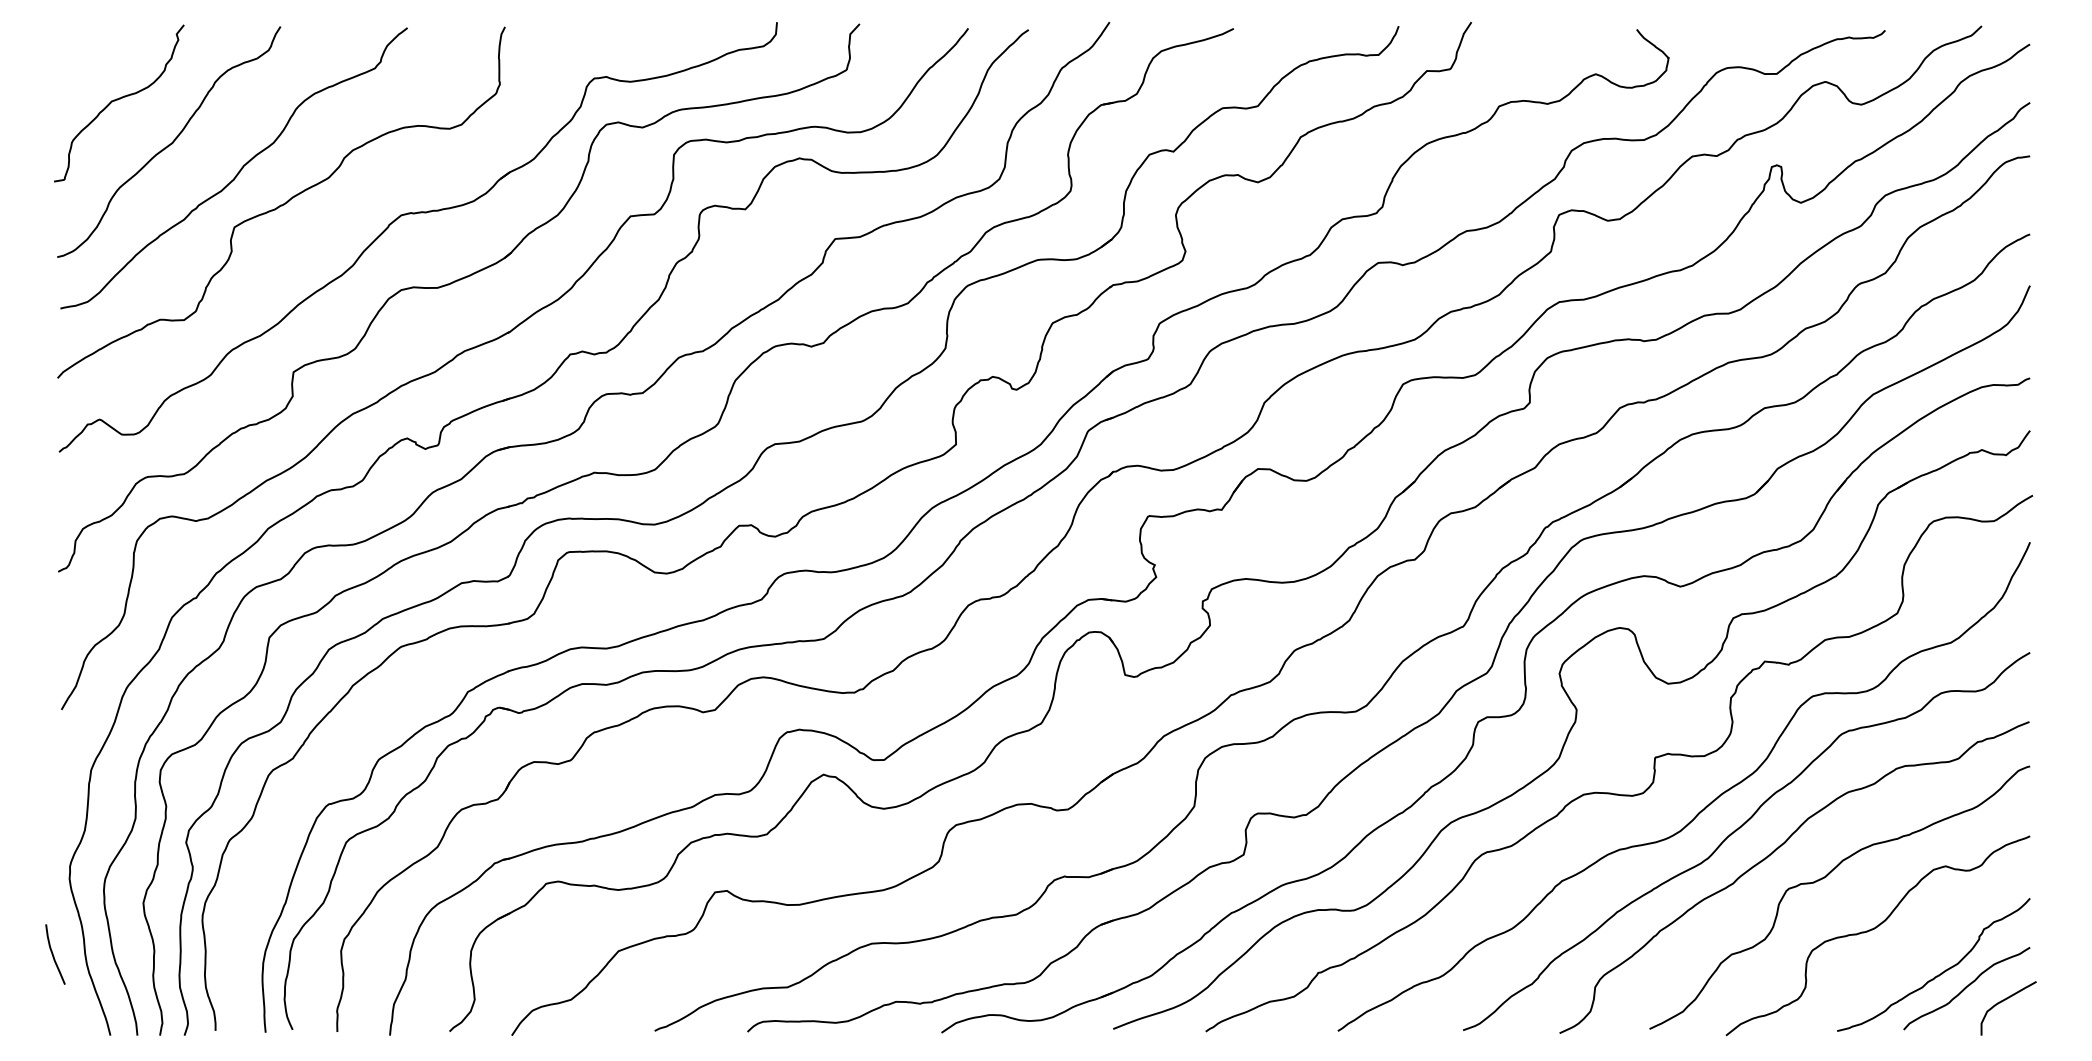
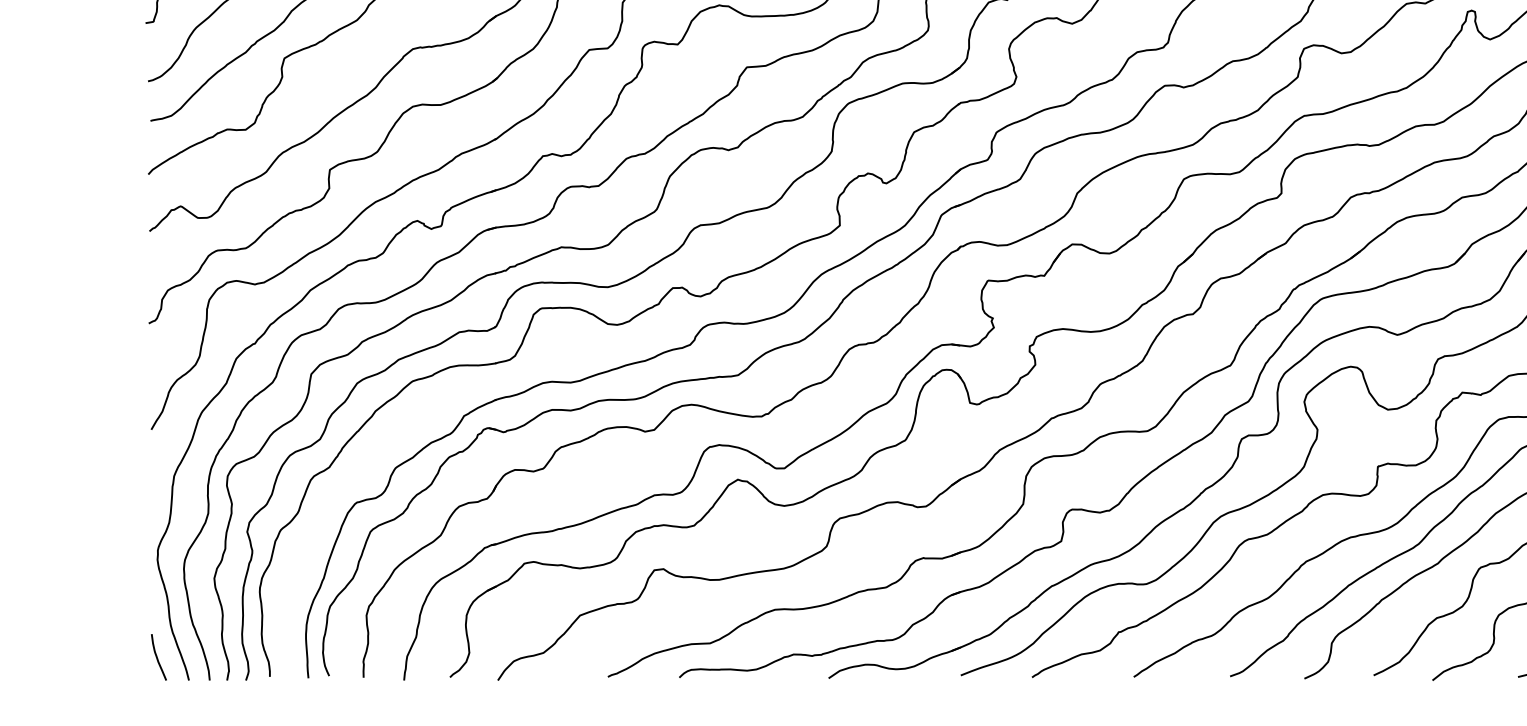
curve: (53, 954) -> (157, 657), moved

